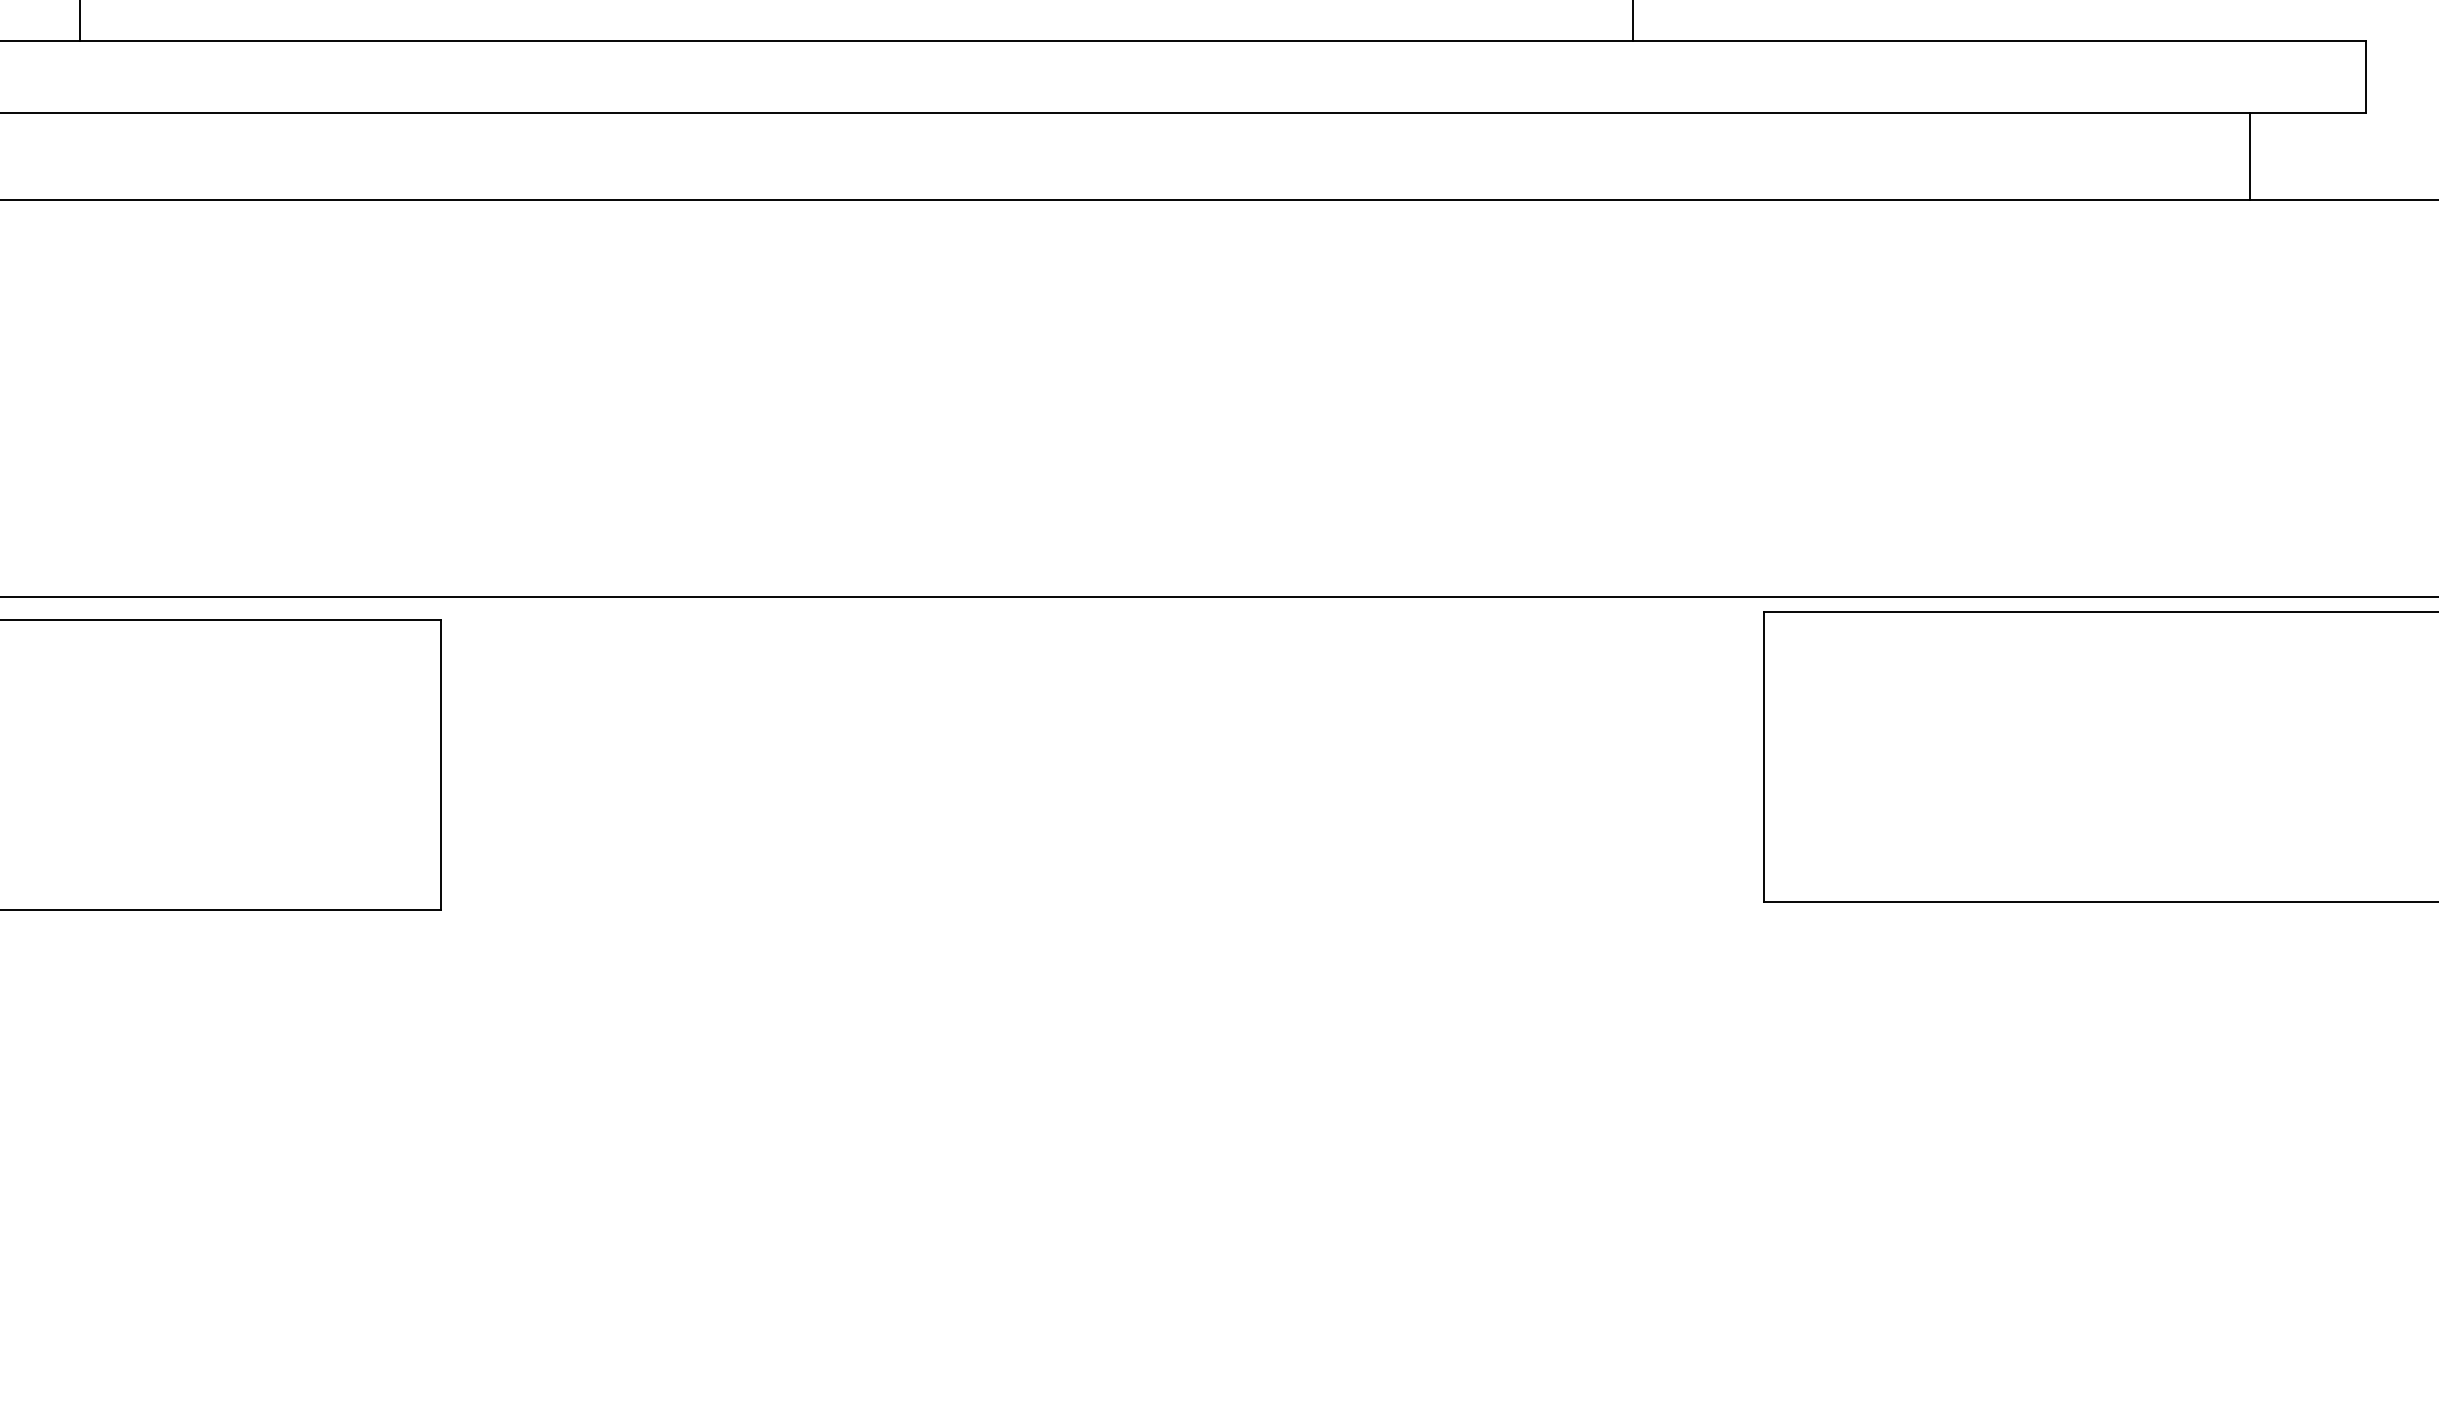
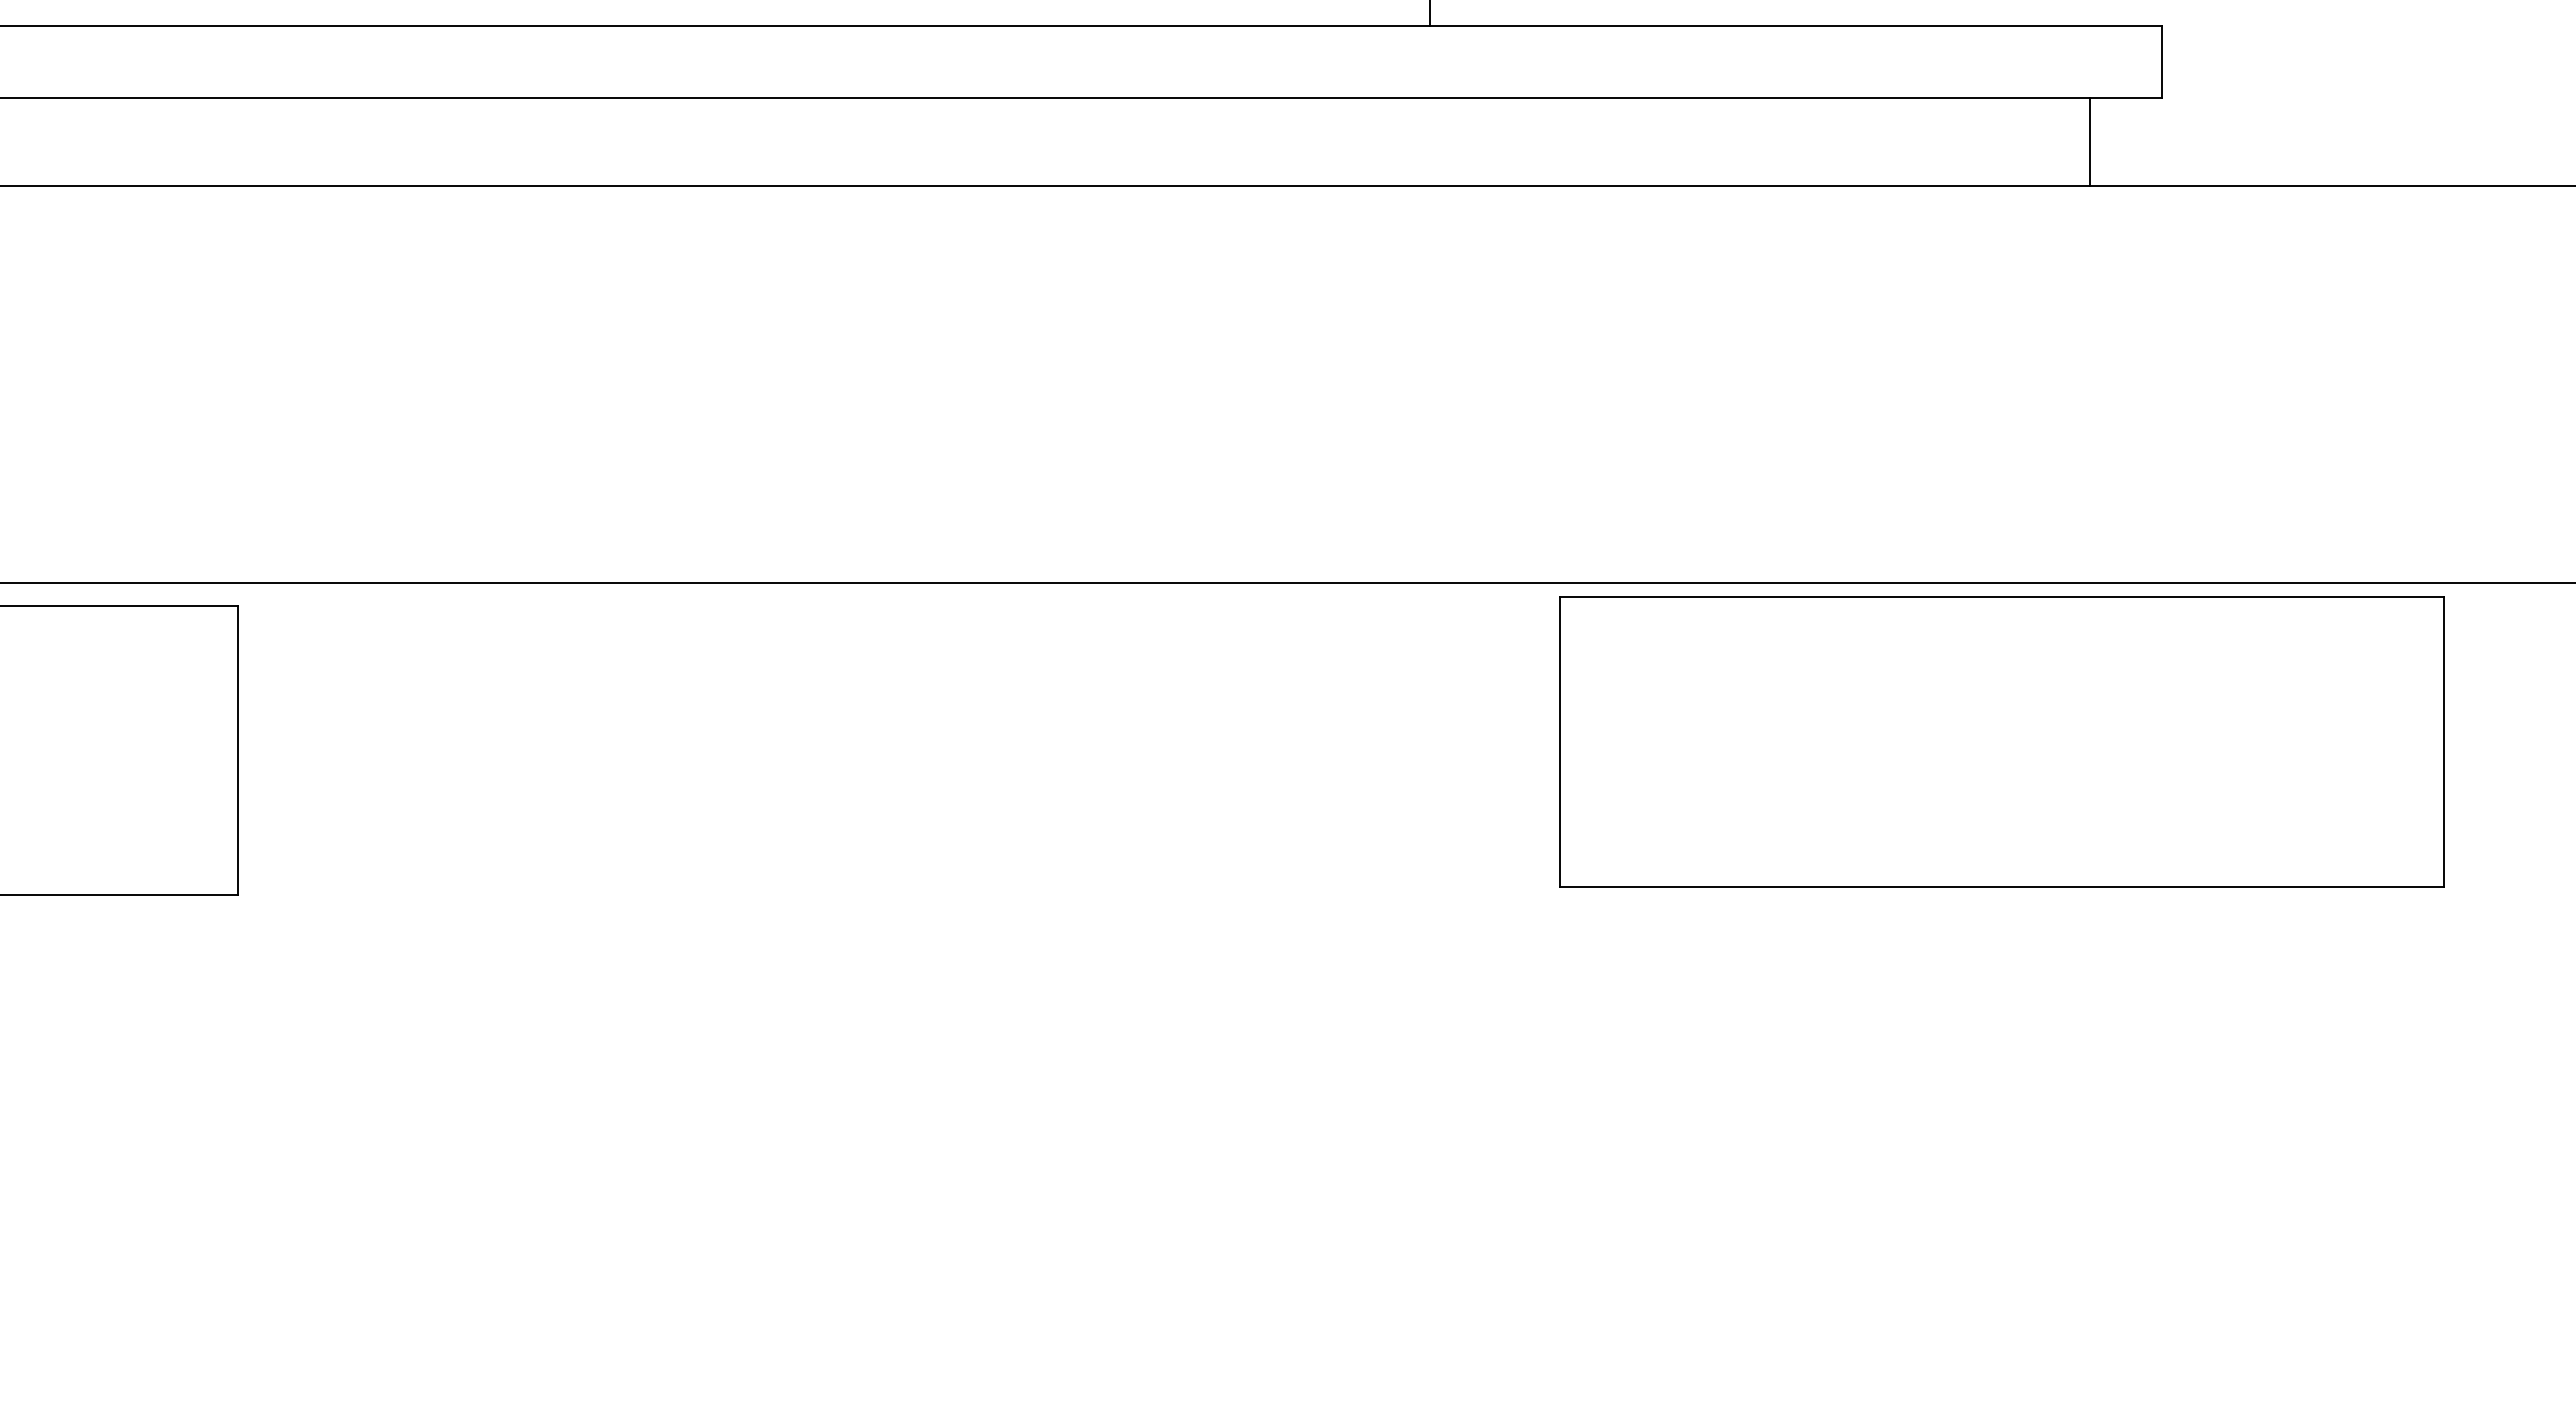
line: (2249, 156) -> (2090, 141), moved

